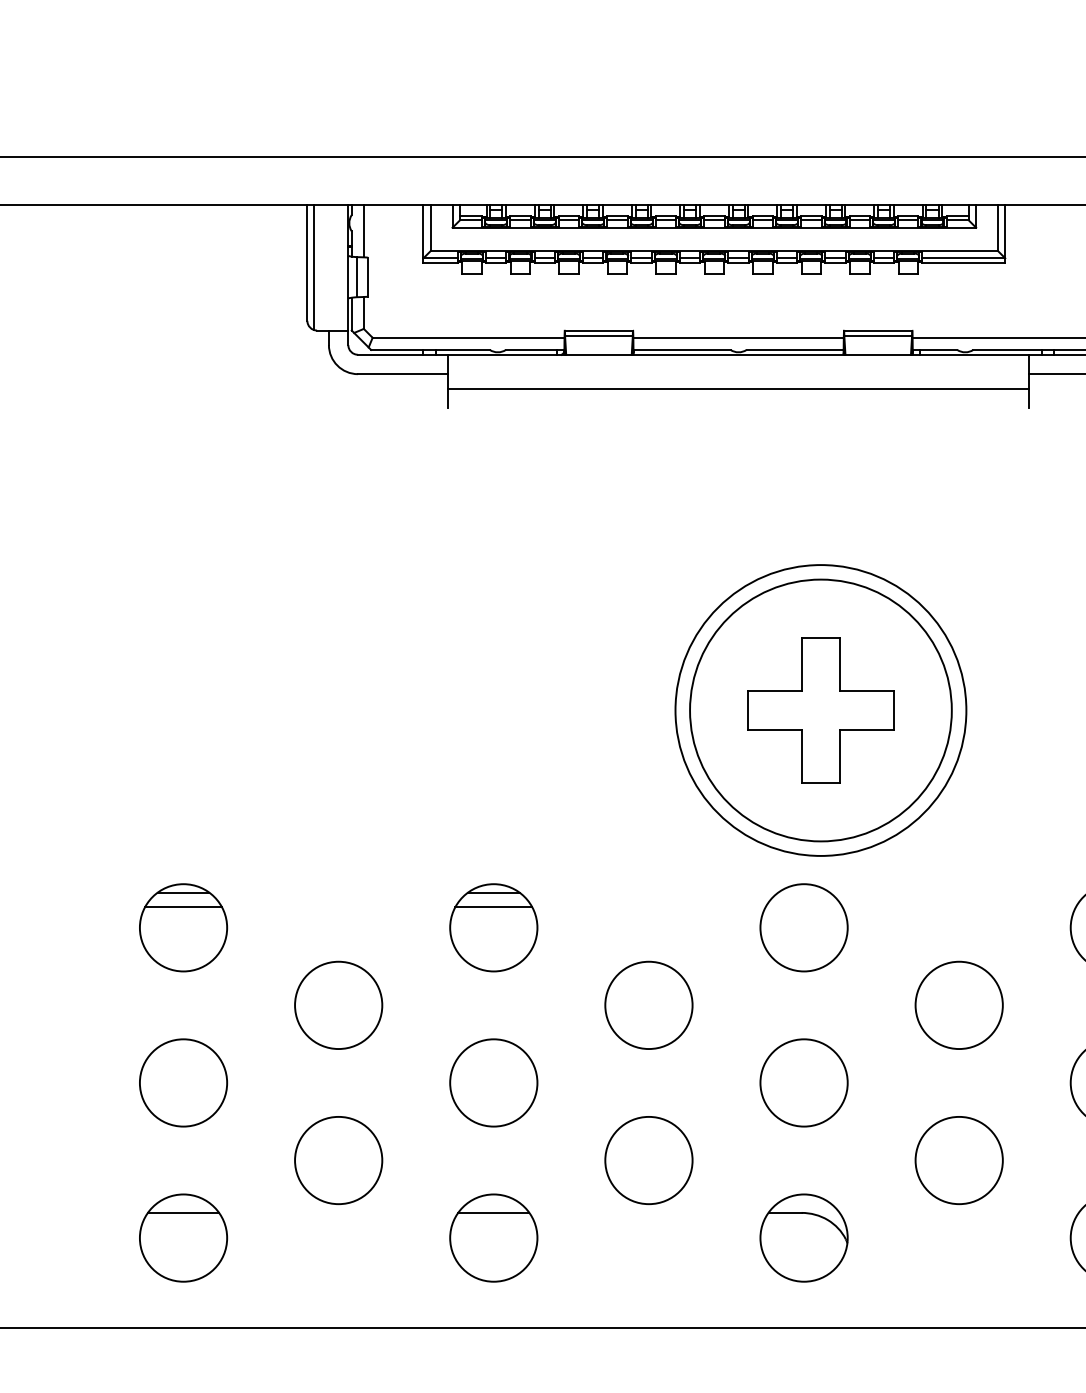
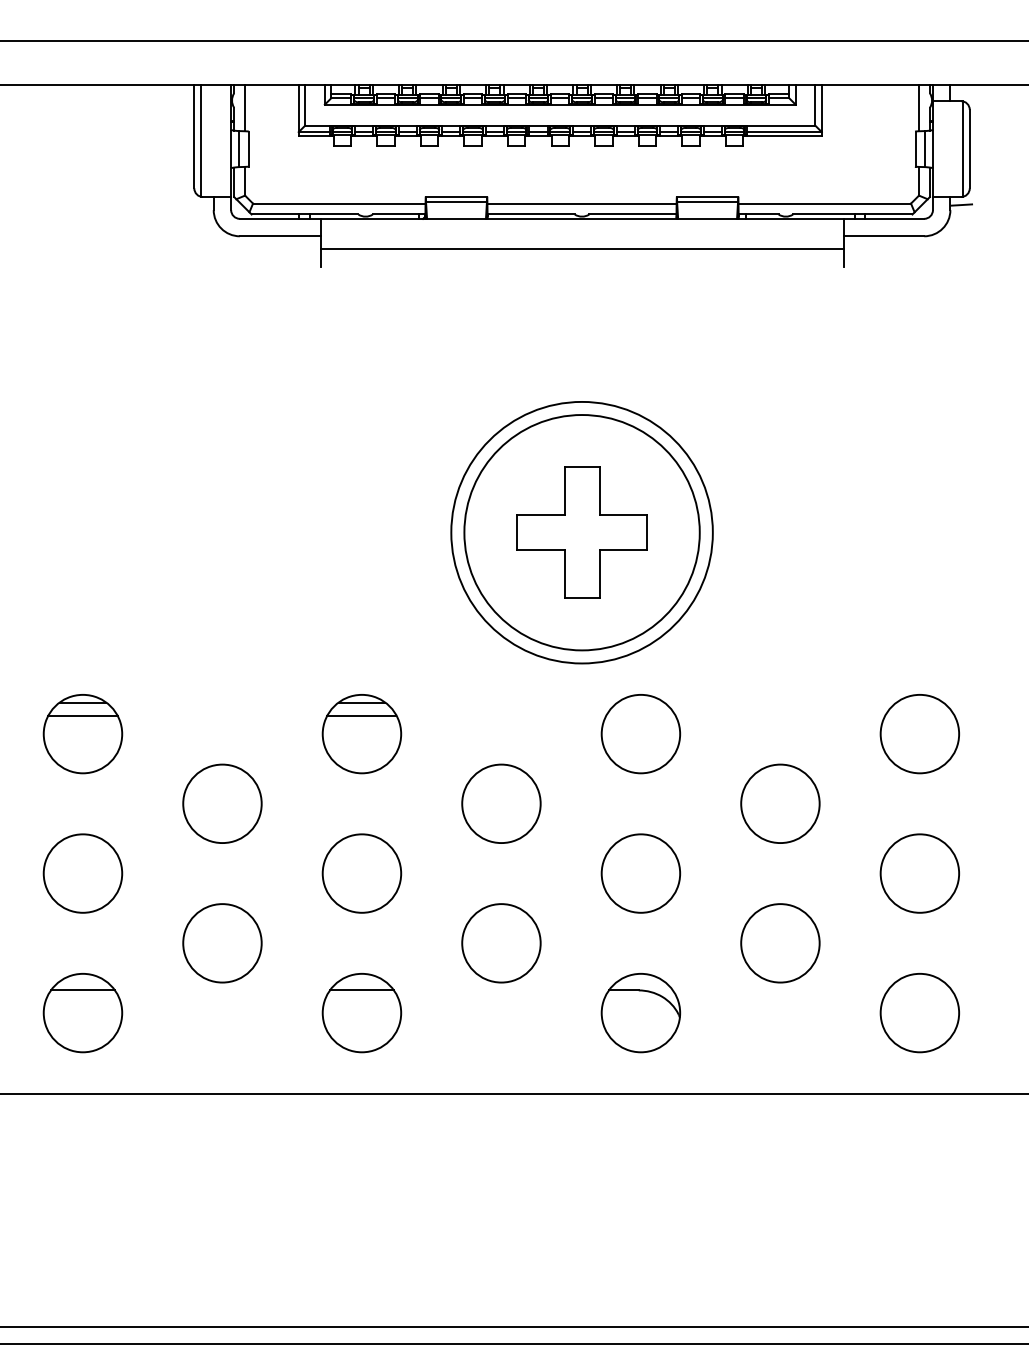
part: (820, 710) -> (581, 532), moved

